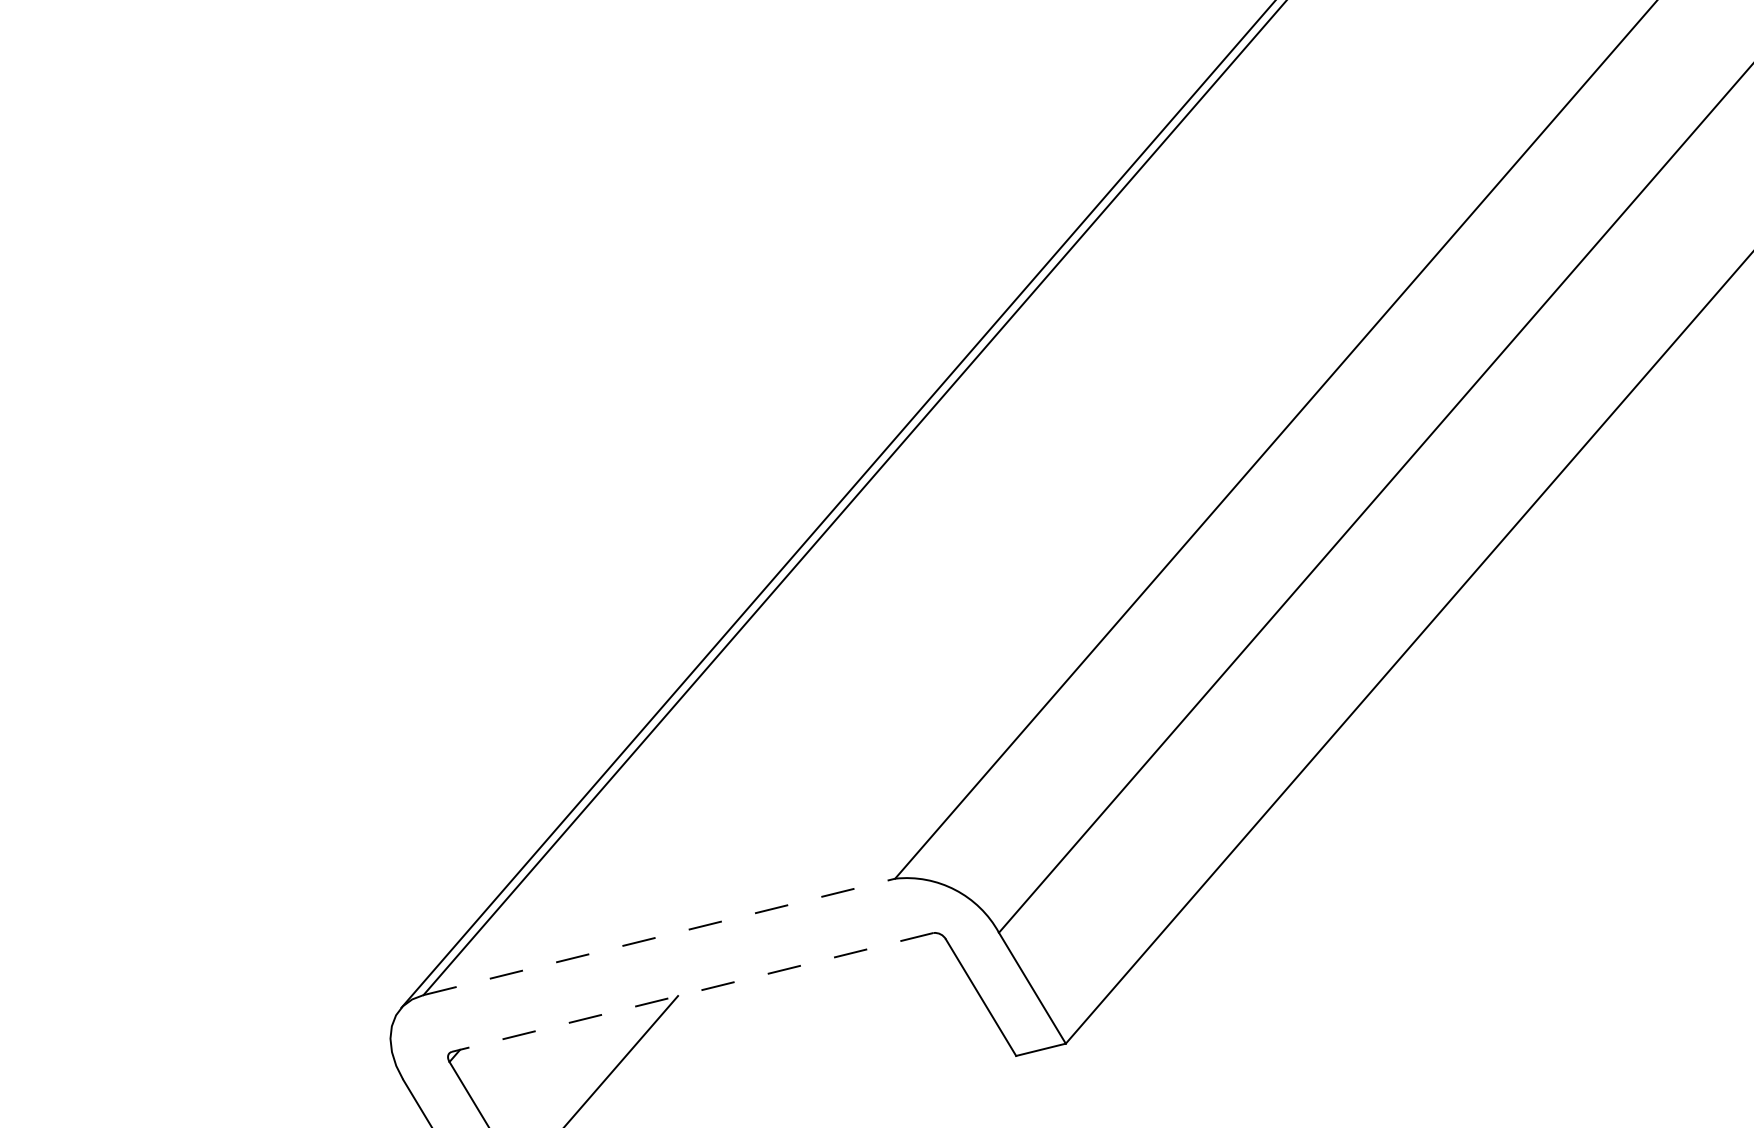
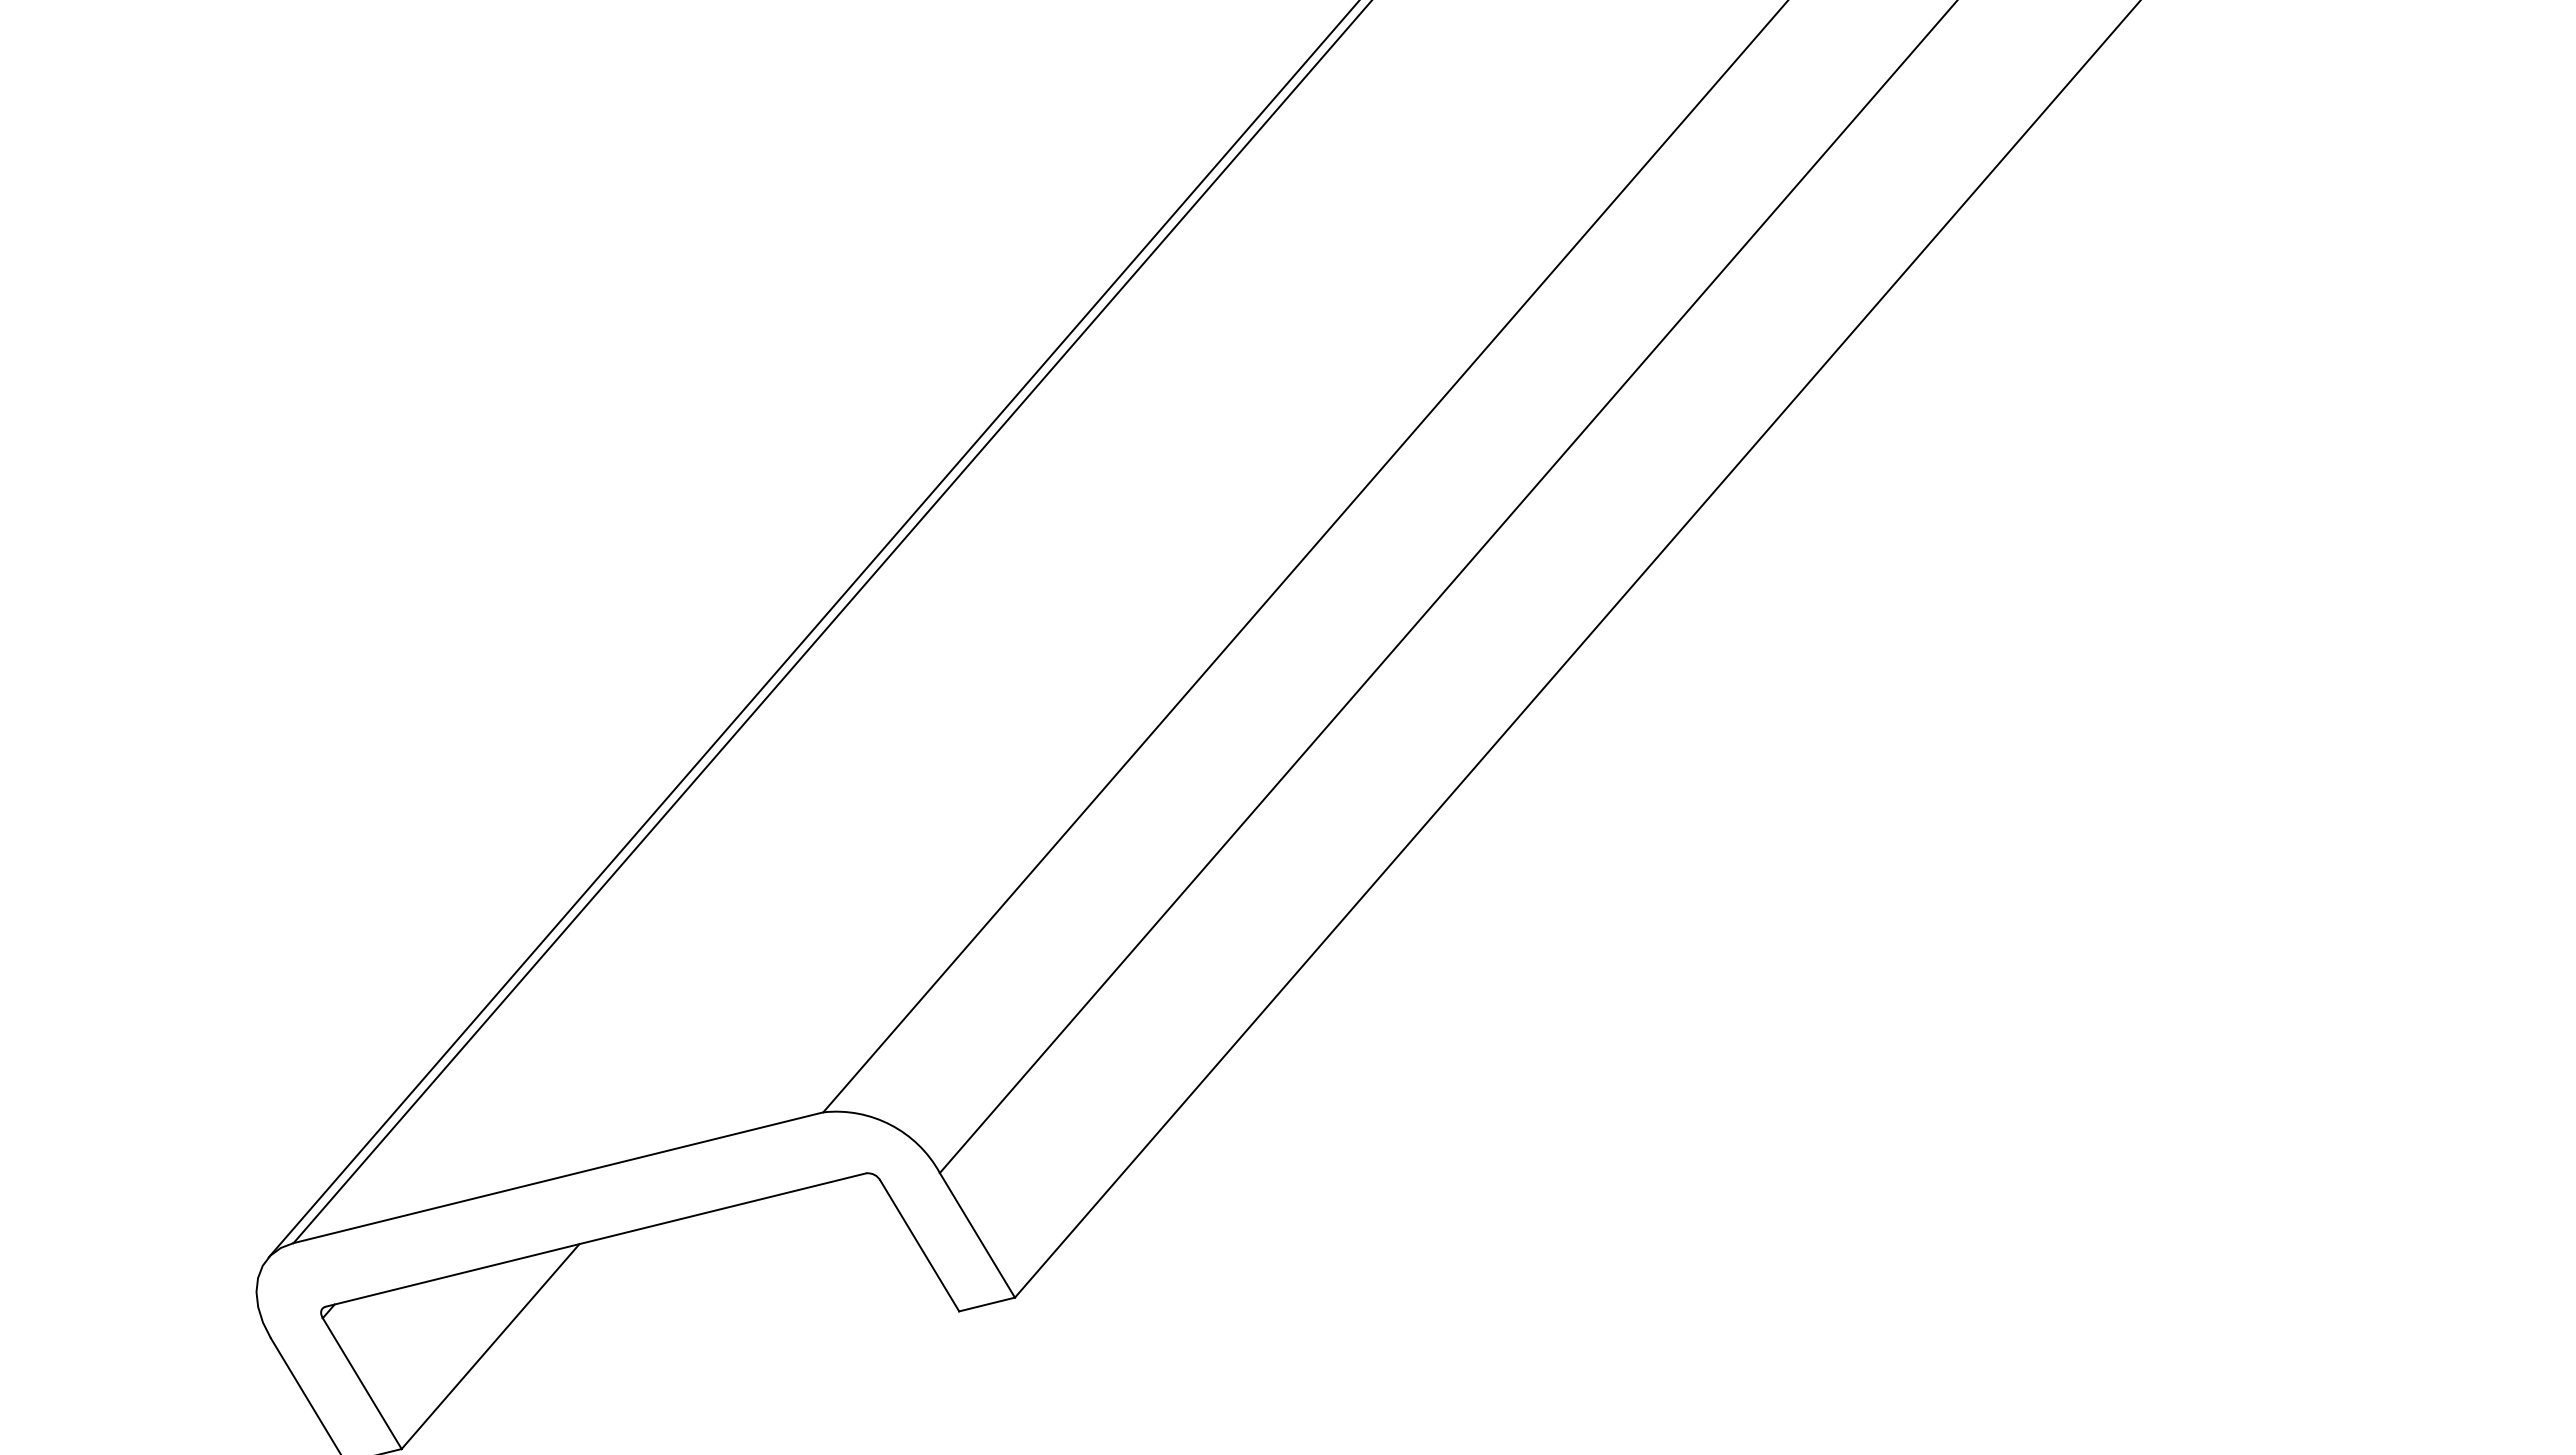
line: (659, 936) -> (558, 1177), dashed -> solid
line: (692, 992) -> (595, 1240), dashed -> solid

